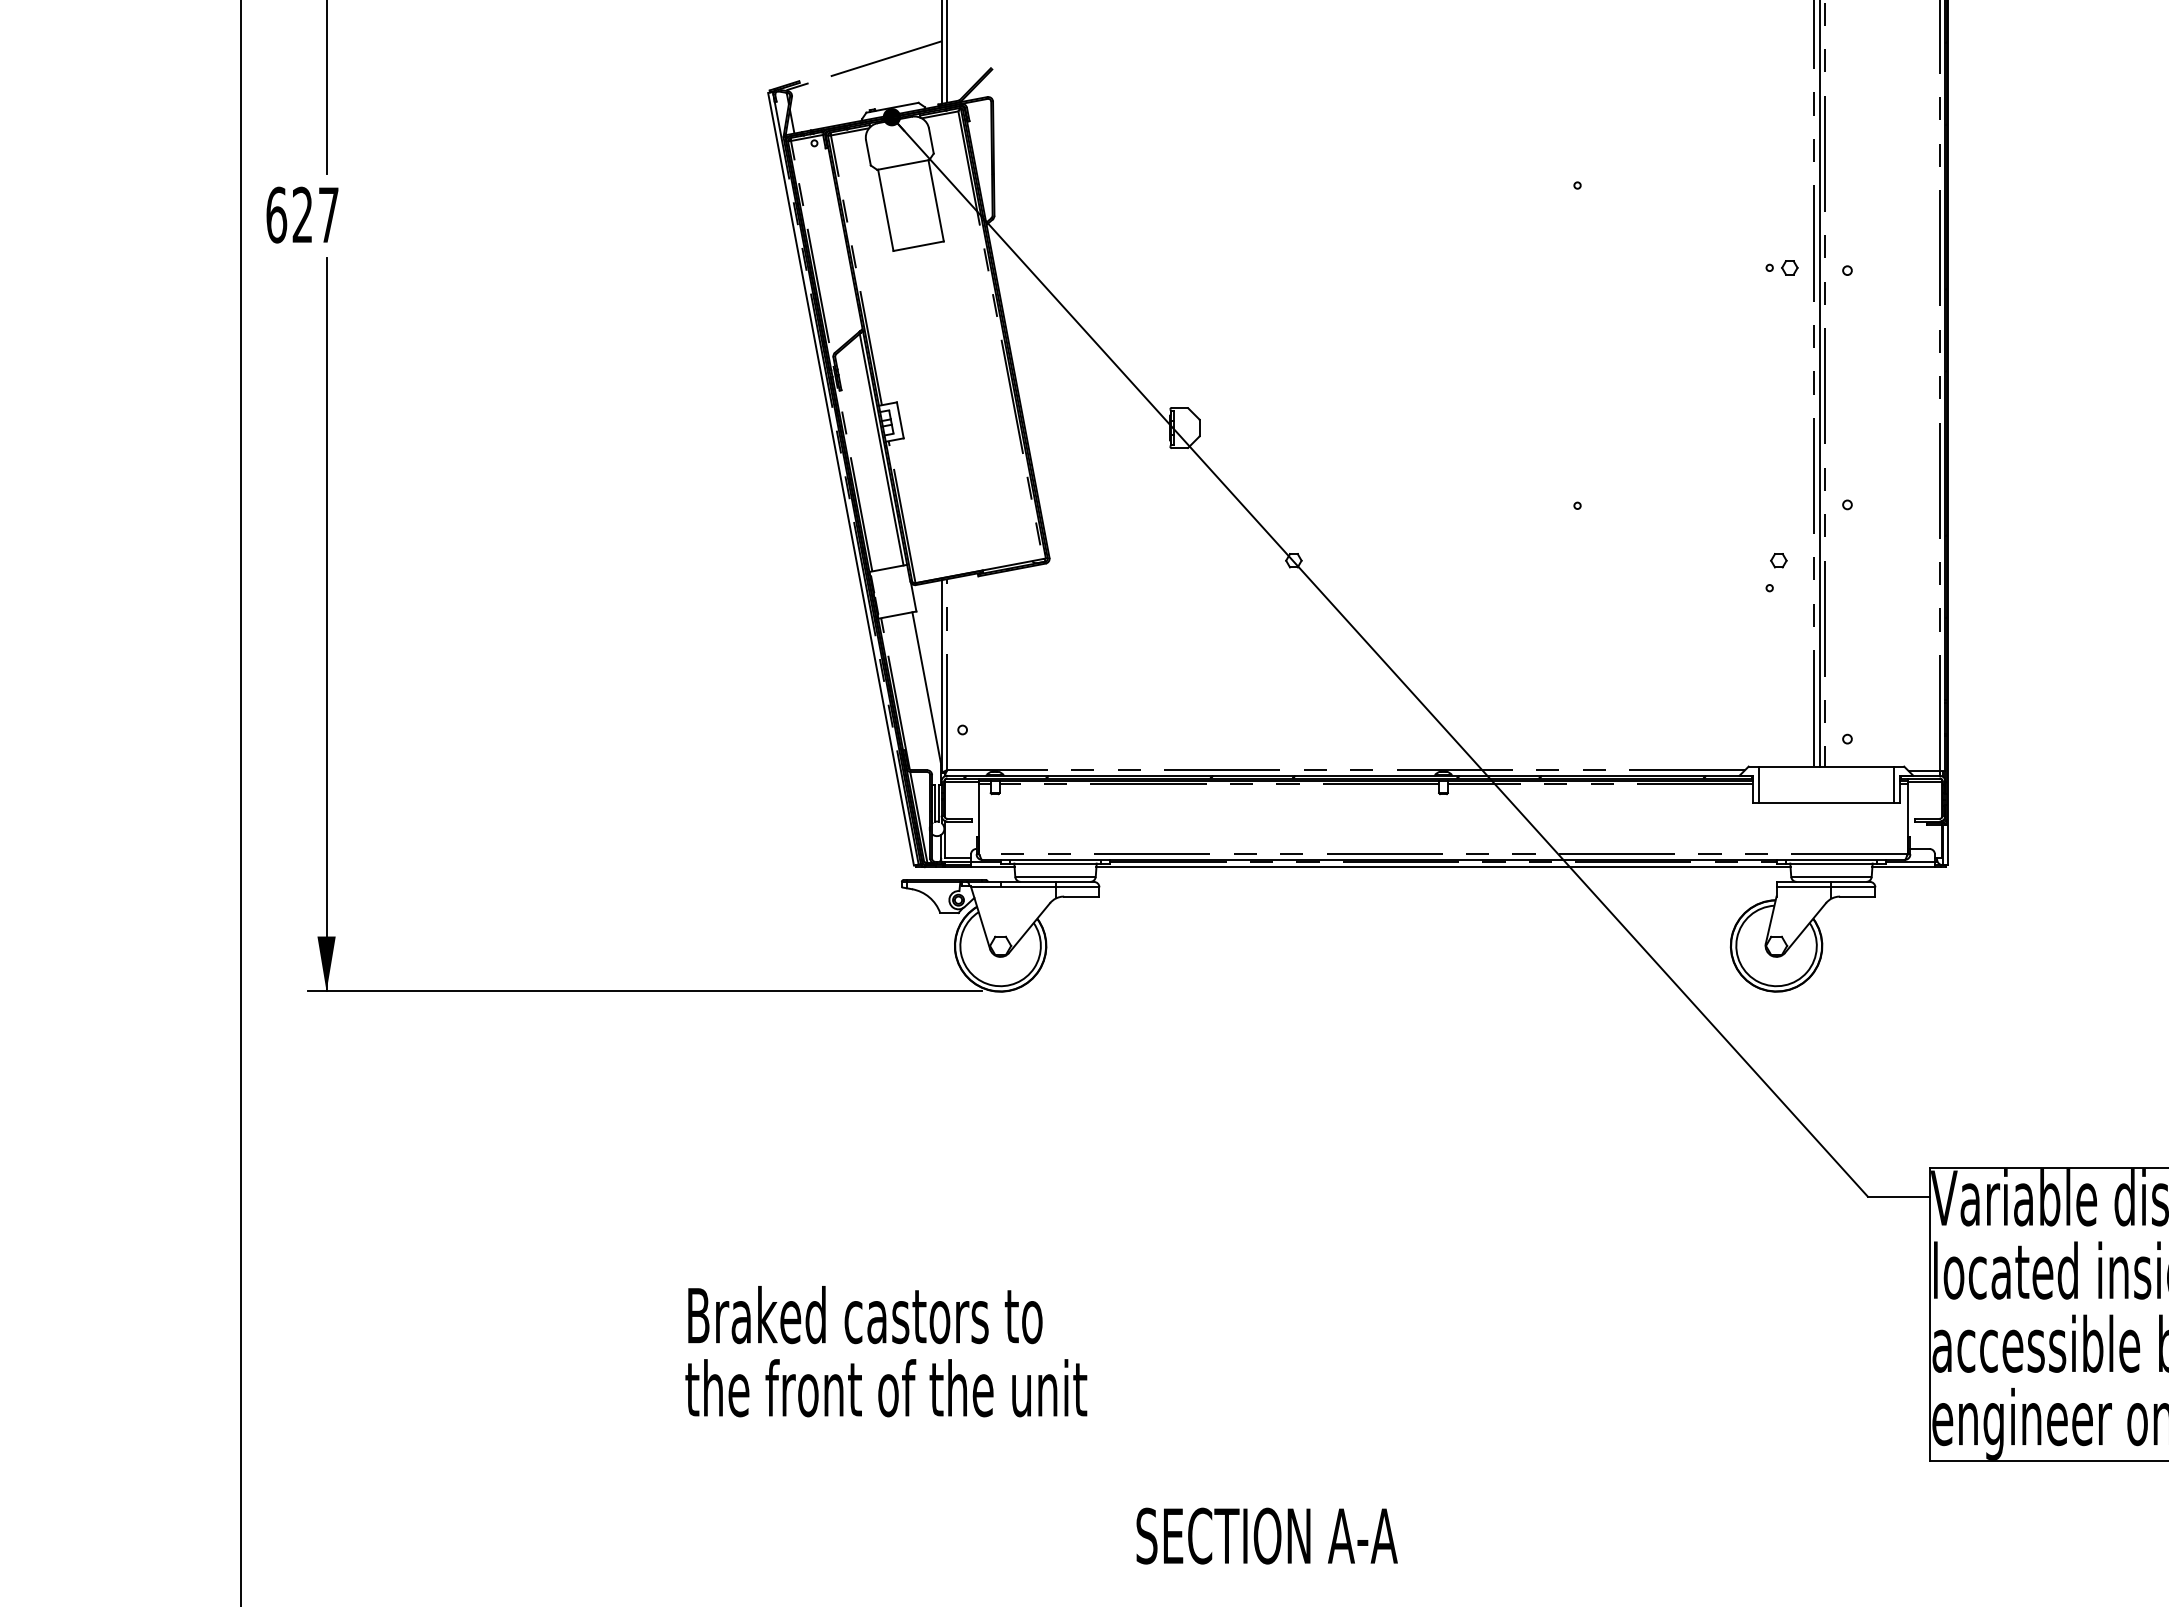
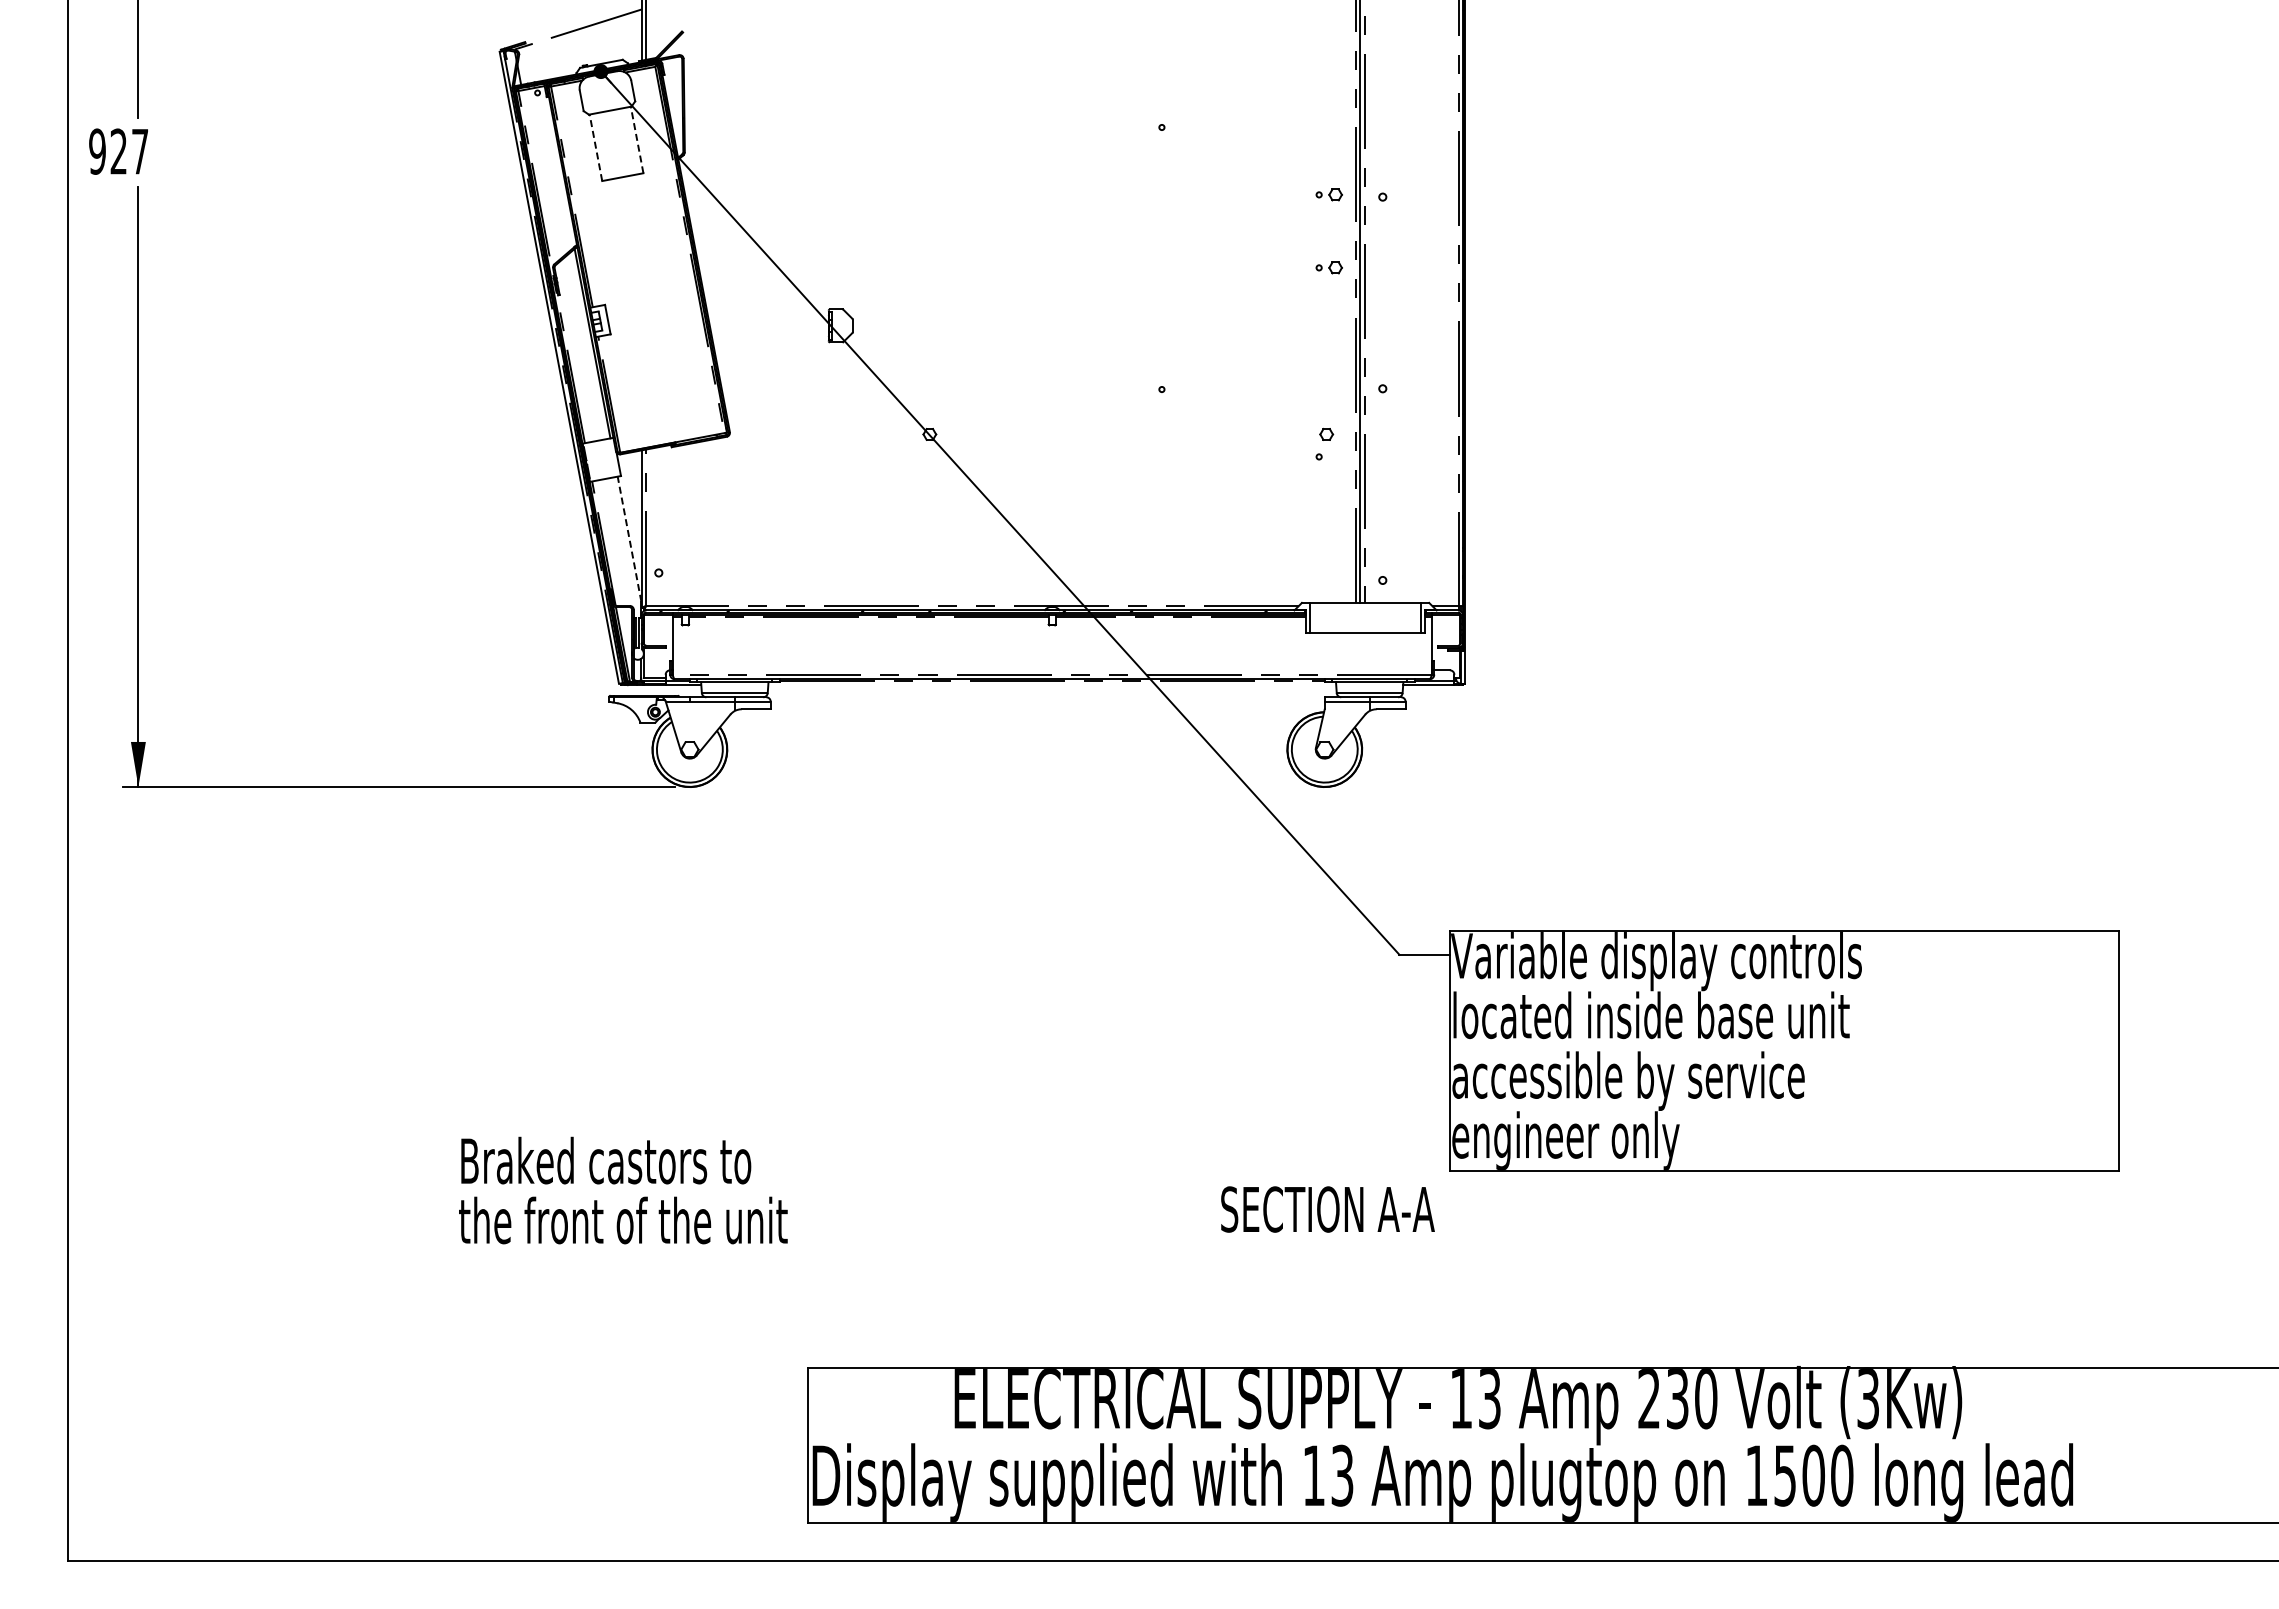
line: (936, 201) -> (637, 140), solid -> dashed
line: (885, 209) -> (595, 147), solid -> dashed
text: (276, 214) -> (97, 151), 627 -> 927
part: (1781, 356) -> (1328, 267), added
line: (926, 689) -> (629, 539), solid -> dashed
line: (1443, 867) -> (1052, 685), removed
text: (886, 1351) -> (623, 1190), moved
text: (1266, 1536) -> (1327, 1209), moved

